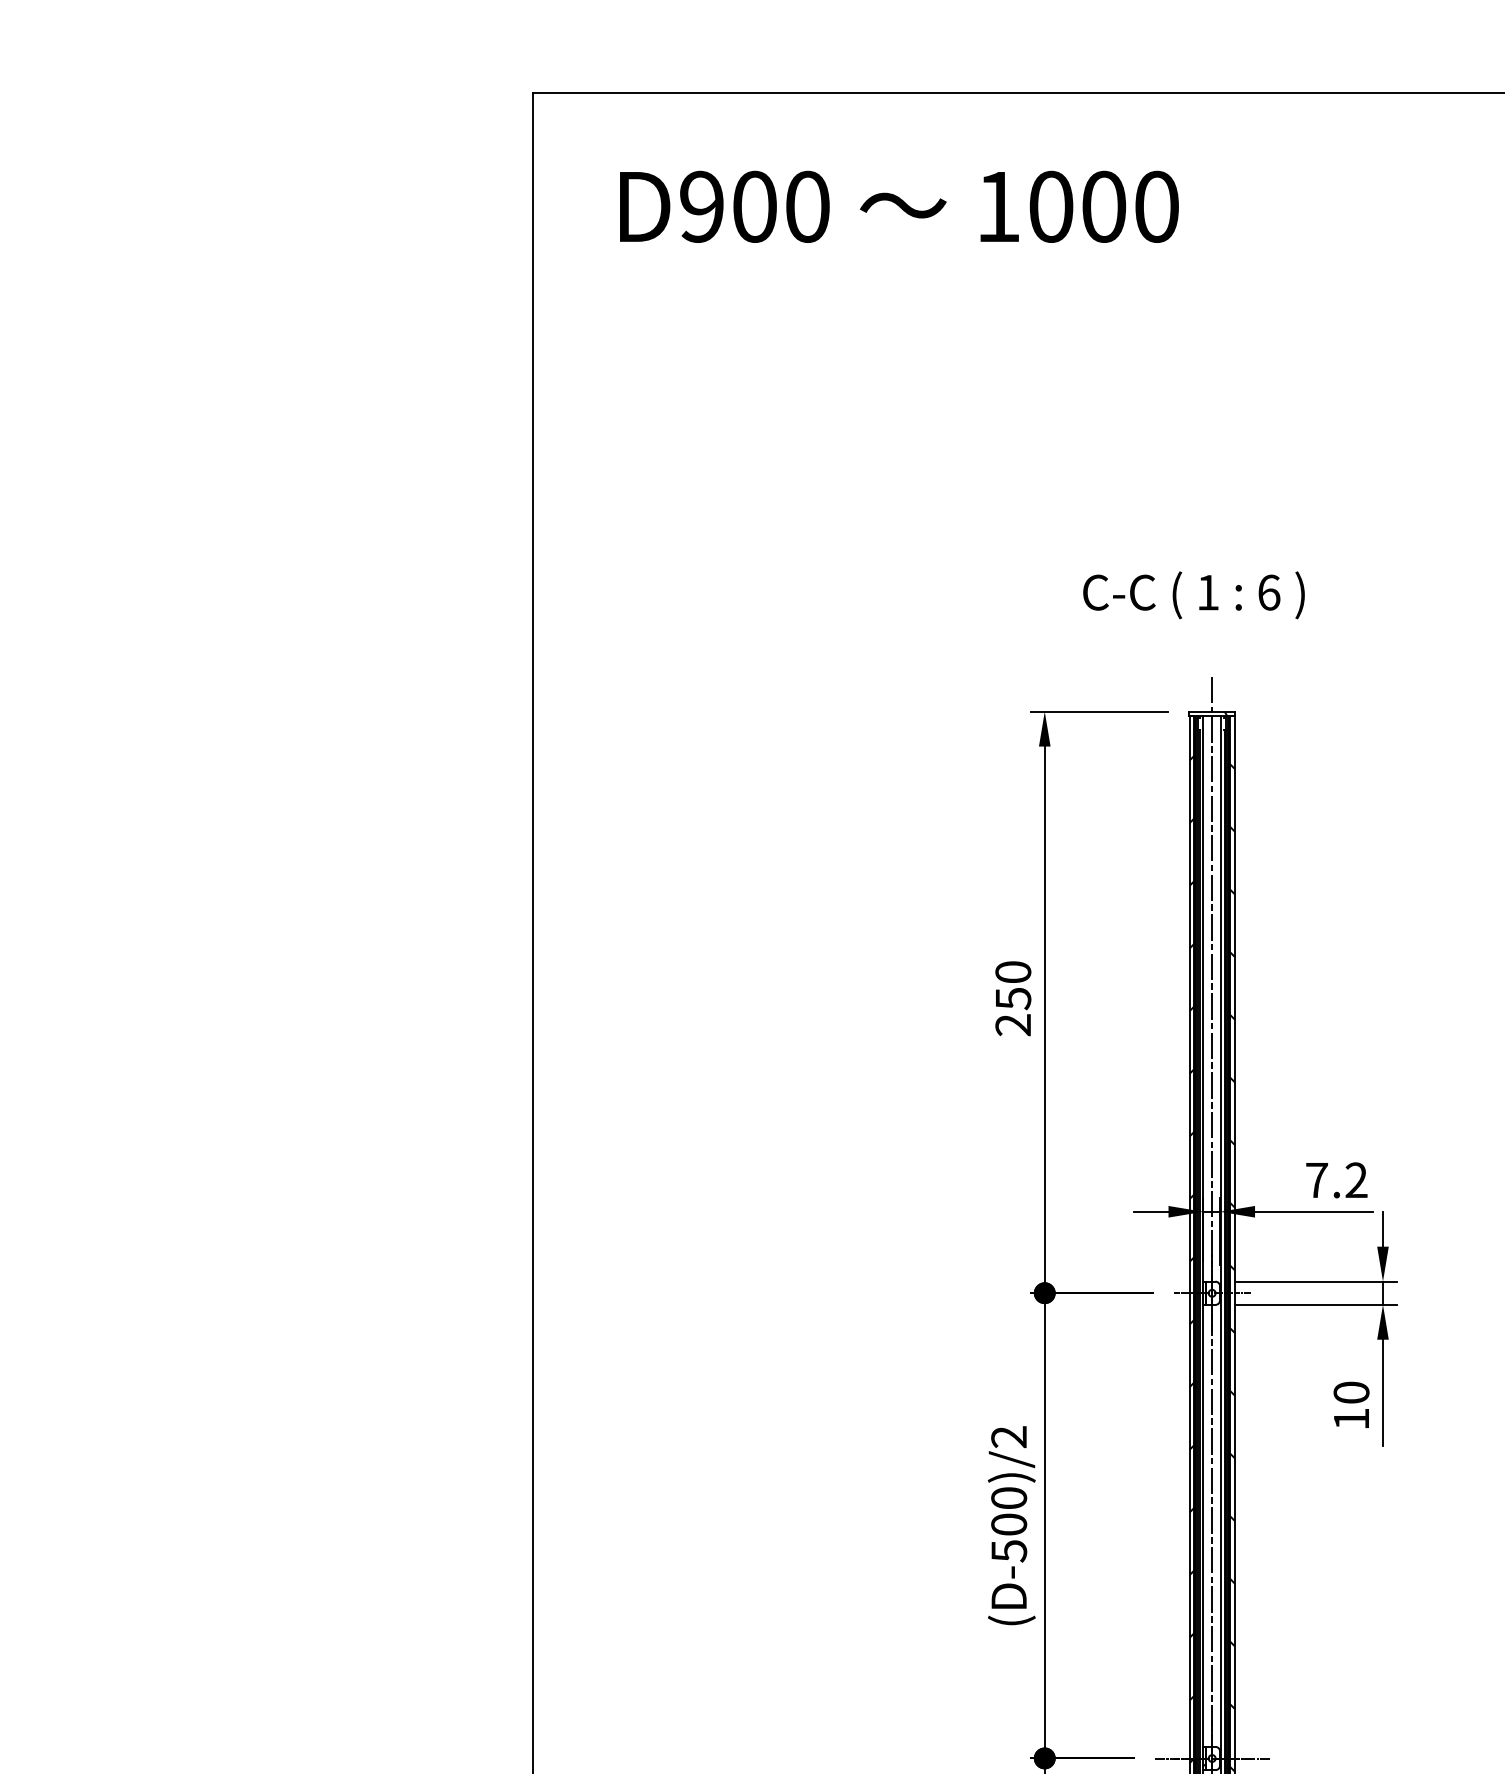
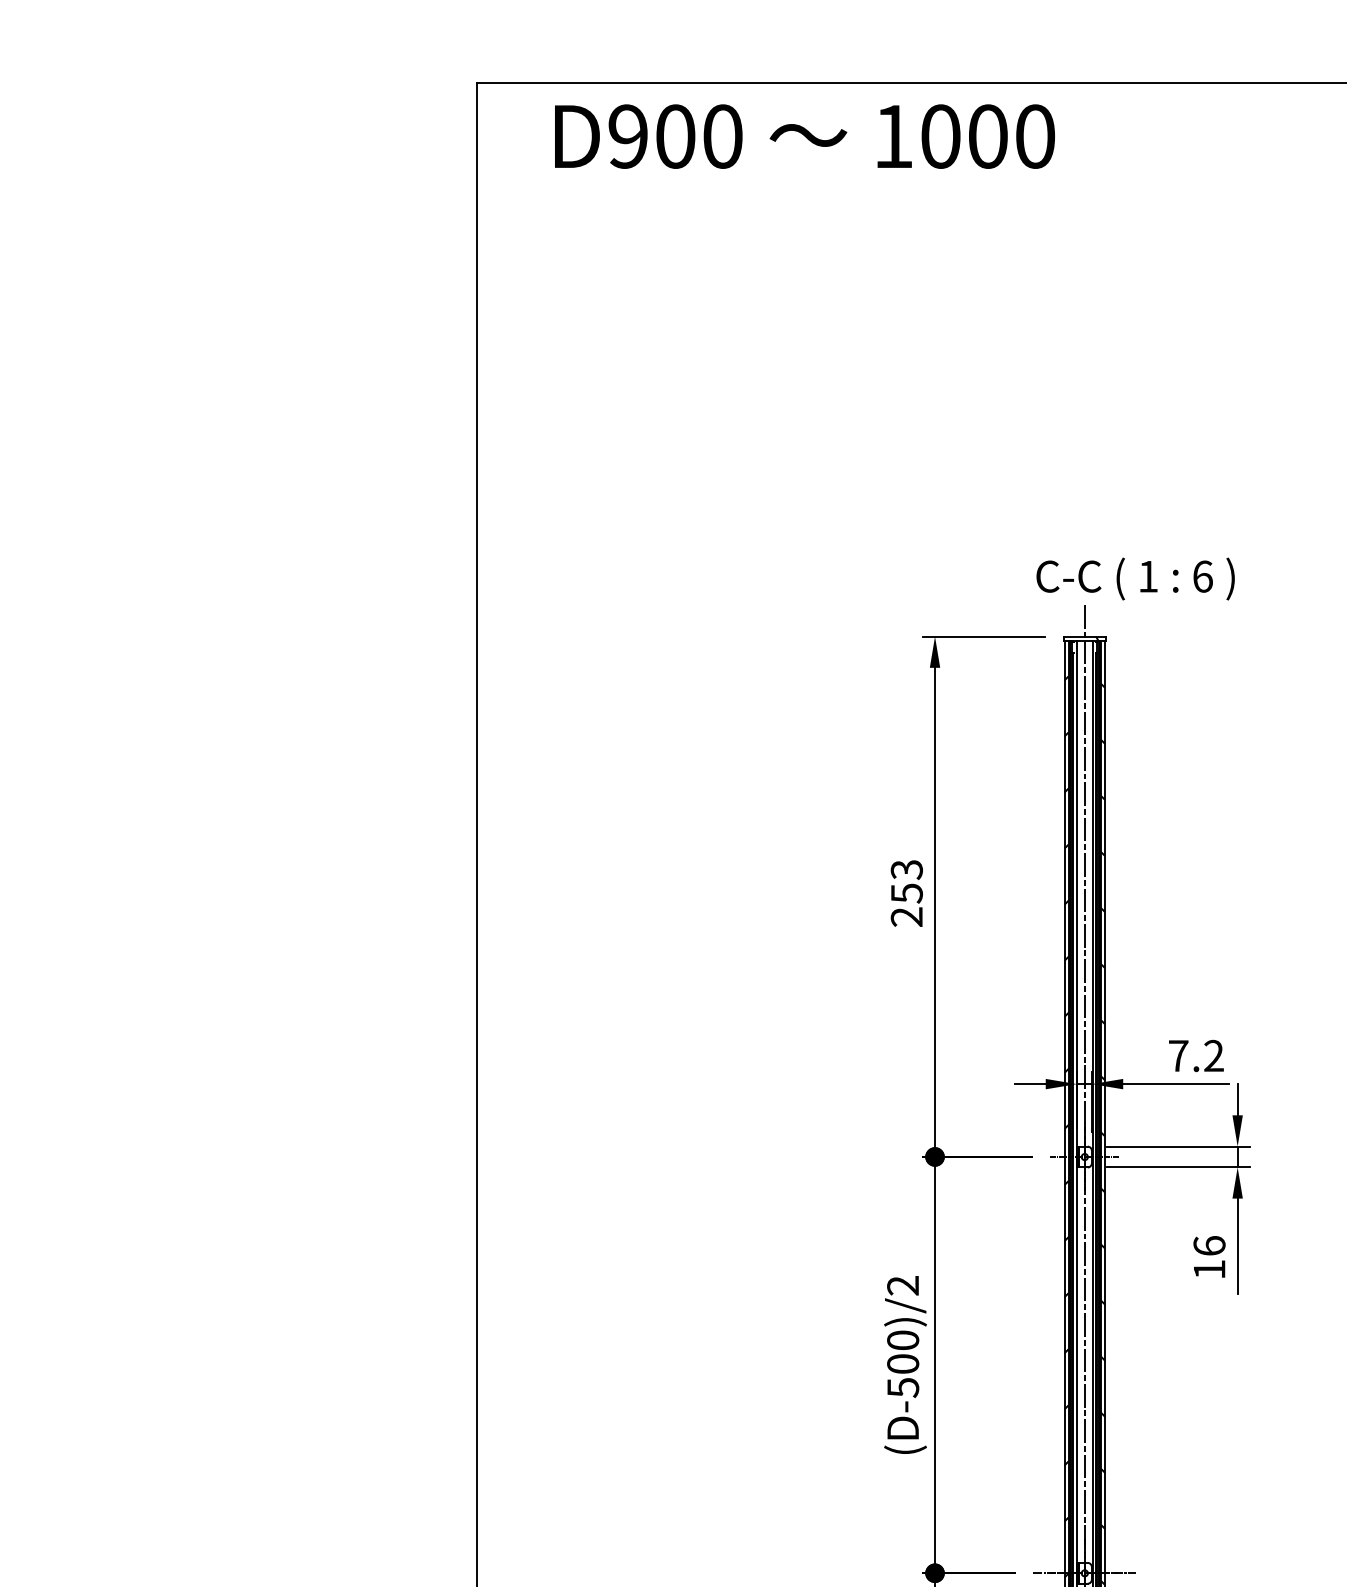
text: (899, 206) -> (805, 136), moved
text: (1193, 595) -> (1135, 579), moved
text: (1013, 972) -> (907, 870), 250 -> 253
text: (1351, 1392) -> (1209, 1245), 10 -> 16

